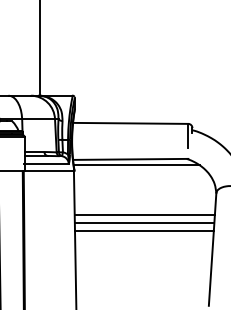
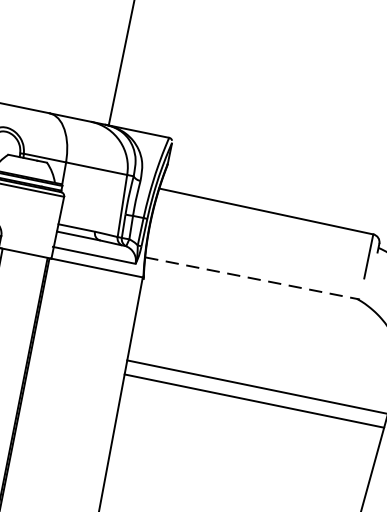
line: (130, 159) -> (252, 278), solid -> dashed
line: (136, 165) -> (261, 291), removed
line: (144, 230) -> (251, 415), removed

